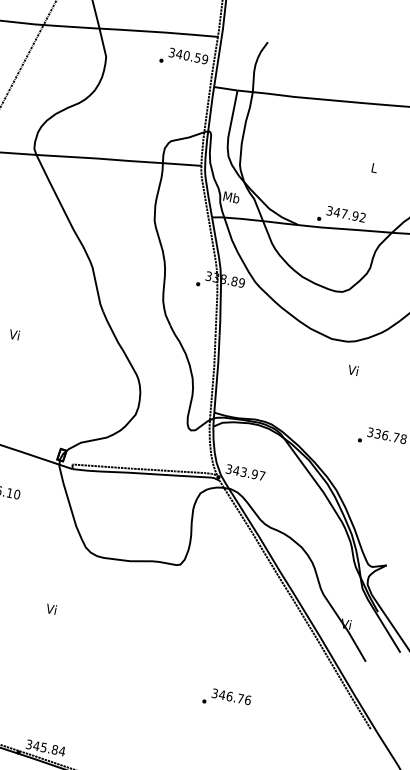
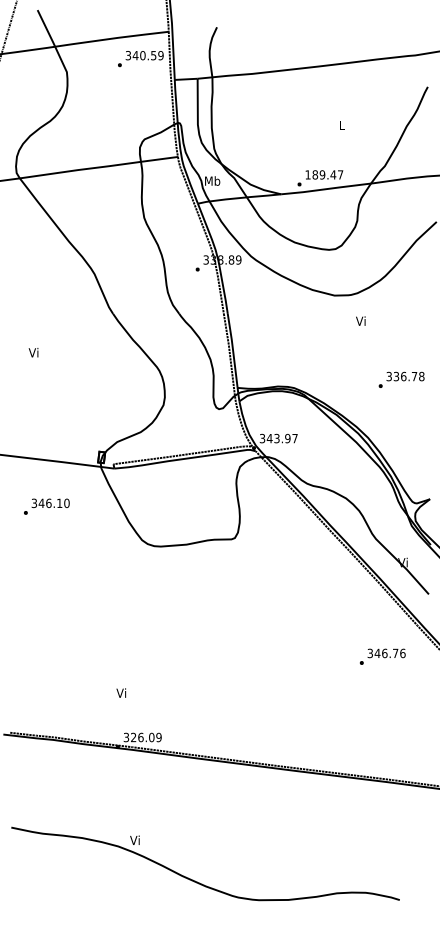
text: (346, 213) -> (324, 174), 347.92 -> 189.47
text: (51, 608) -> (121, 692), moved
text: (226, 699) -> (382, 656), moved
text: (48, 748) -> (145, 737), 345.84 -> 326.09

